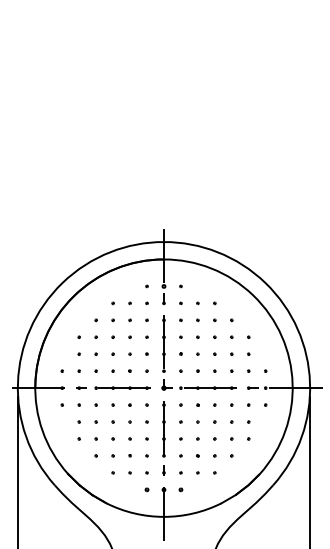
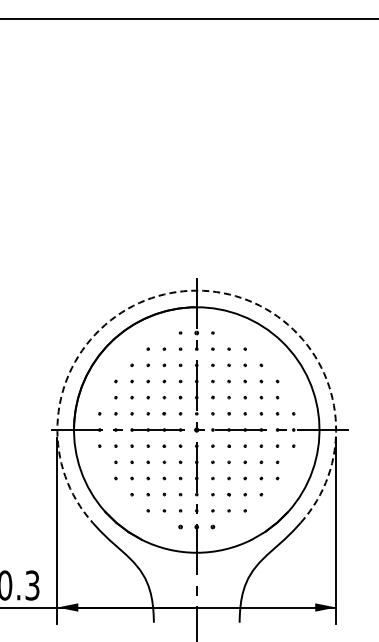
arc: (163, 241) -> (196, 290), solid -> dashed

